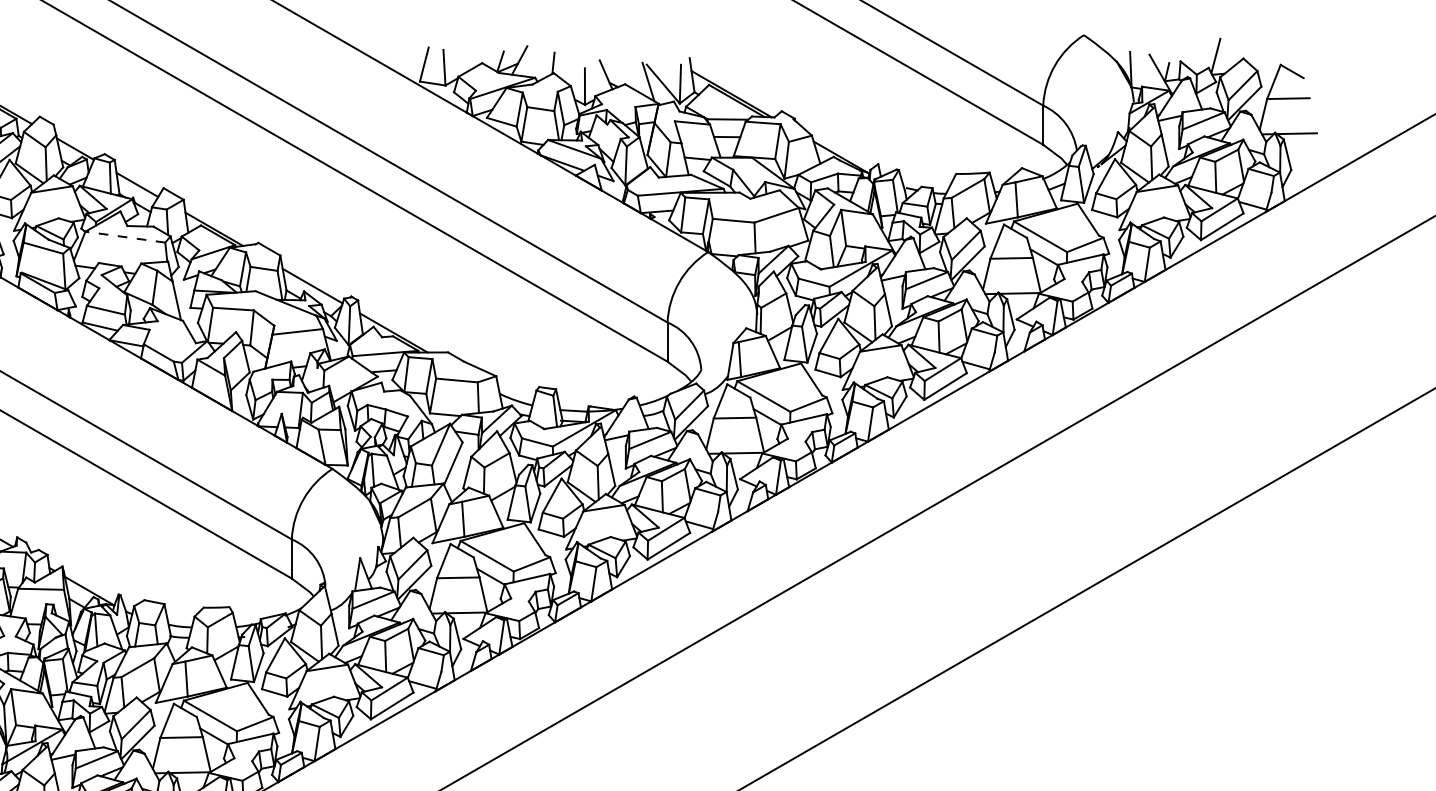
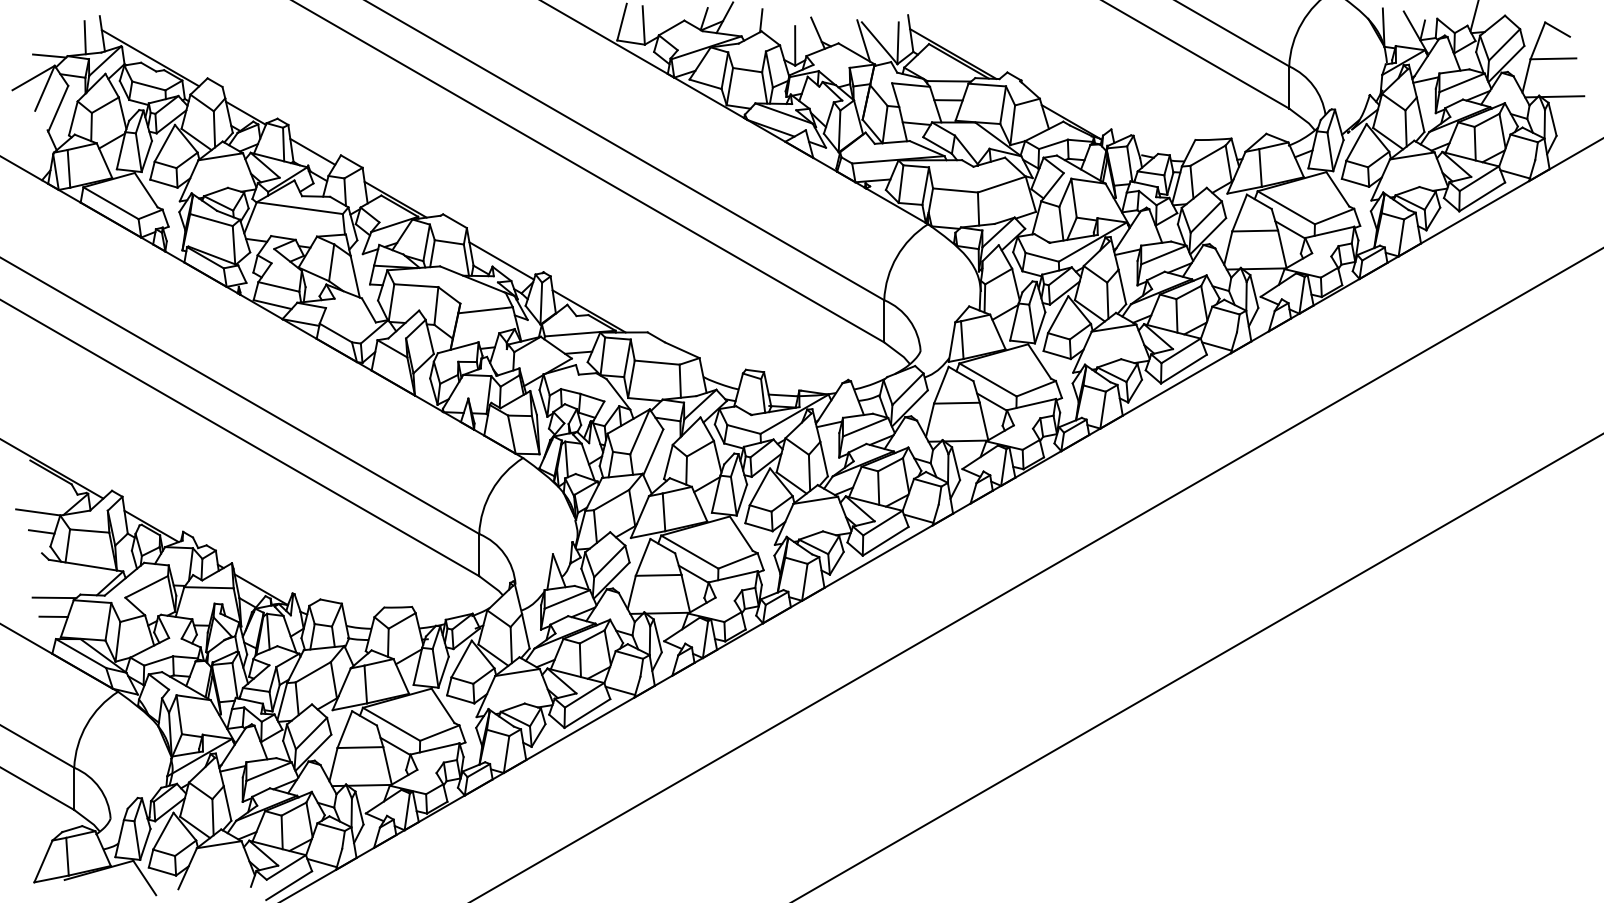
line: (125, 237) -> (299, 208), dashed -> solid

